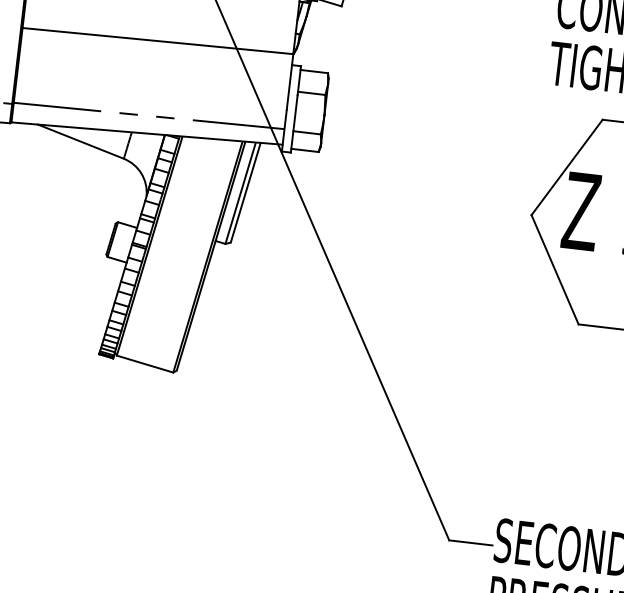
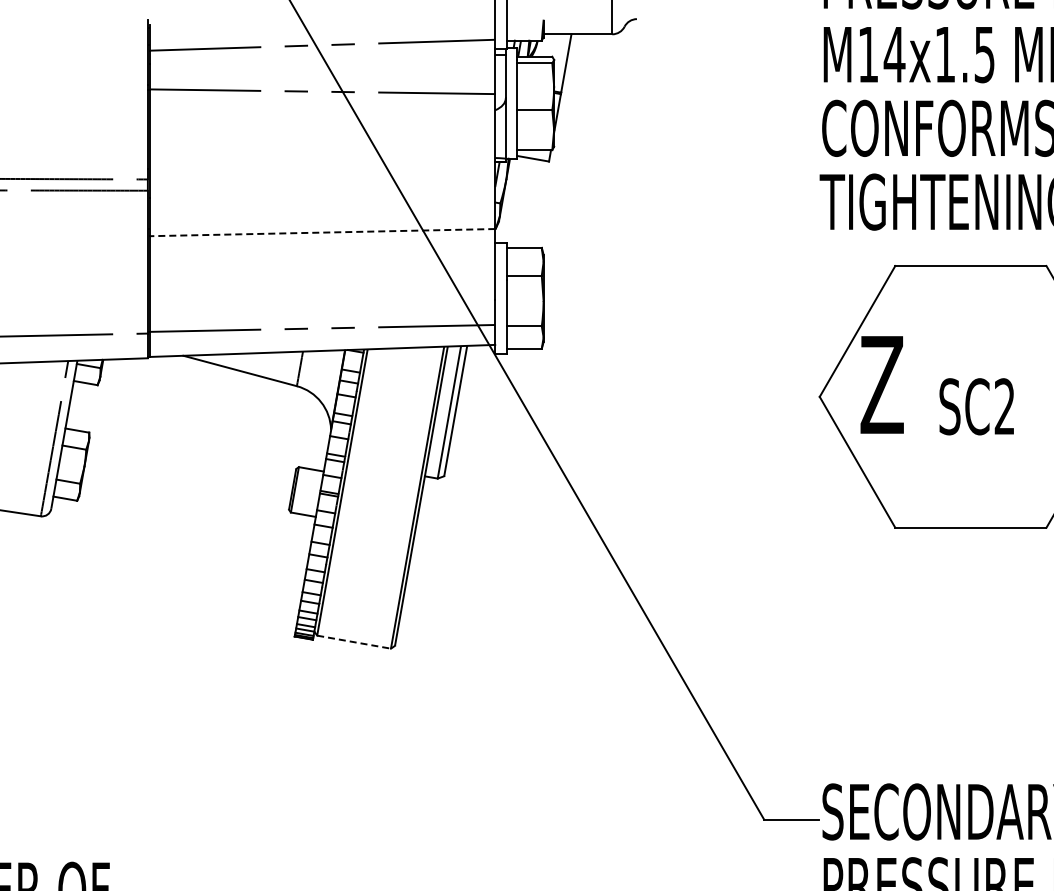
line: (157, 40) -> (321, 232), solid -> dashed
line: (145, 364) -> (354, 642), solid -> dashed

